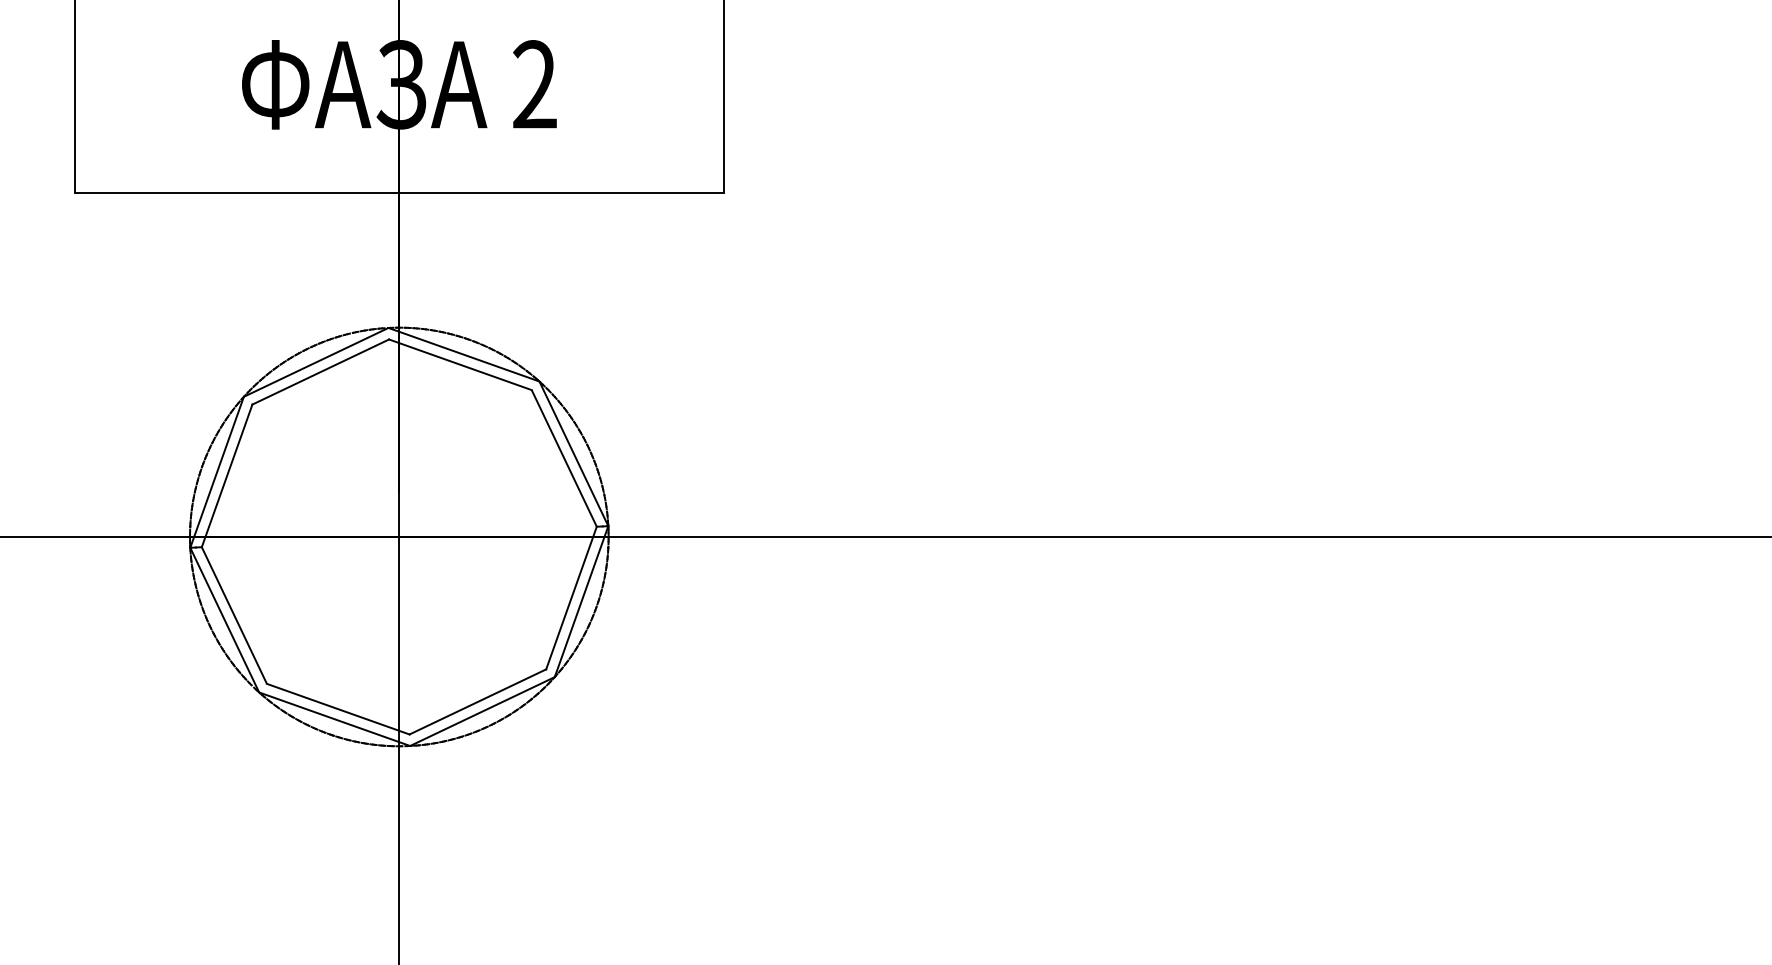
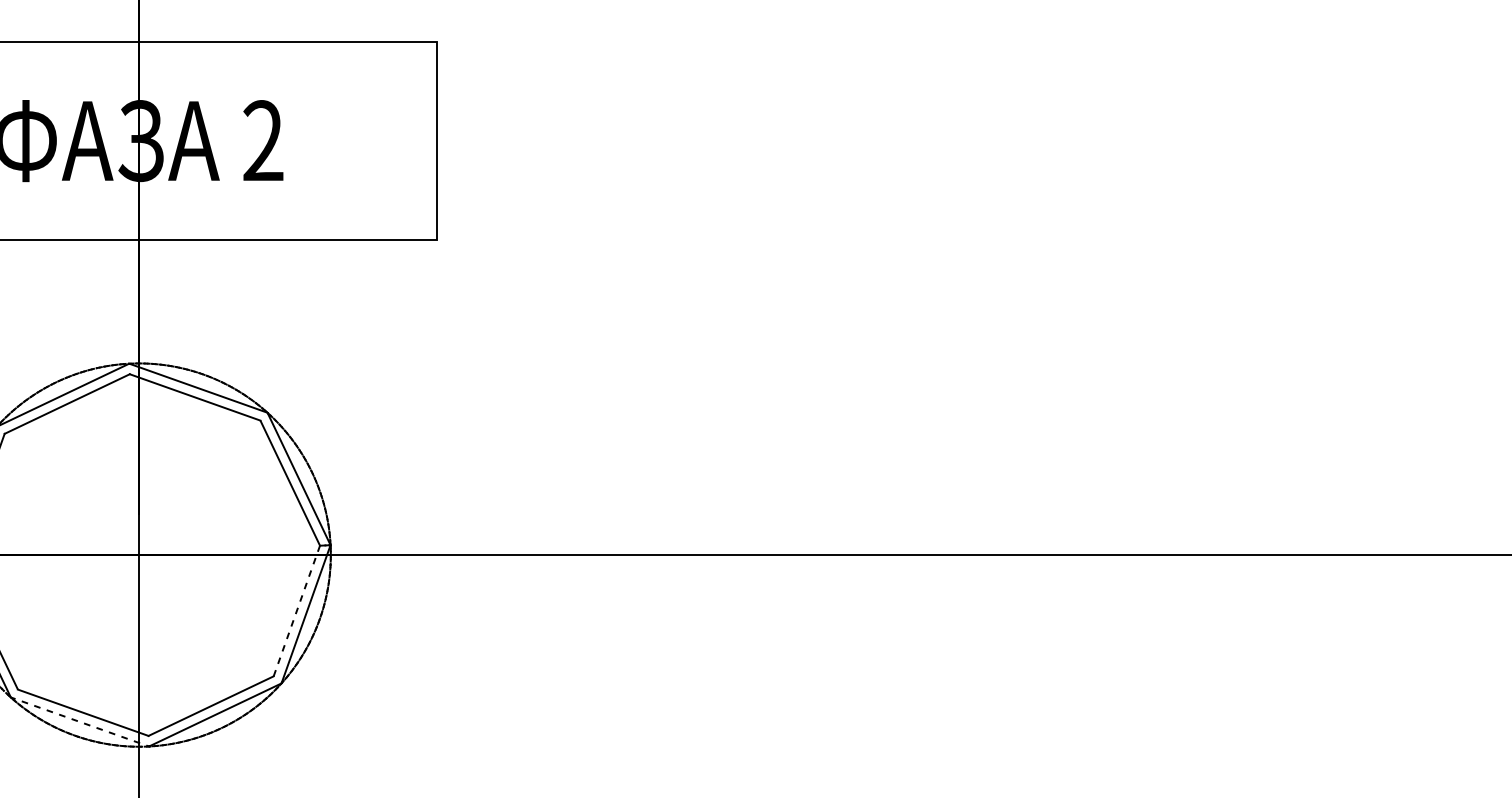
line: (571, 598) -> (296, 611), solid -> dashed
line: (333, 718) -> (78, 721), solid -> dashed

